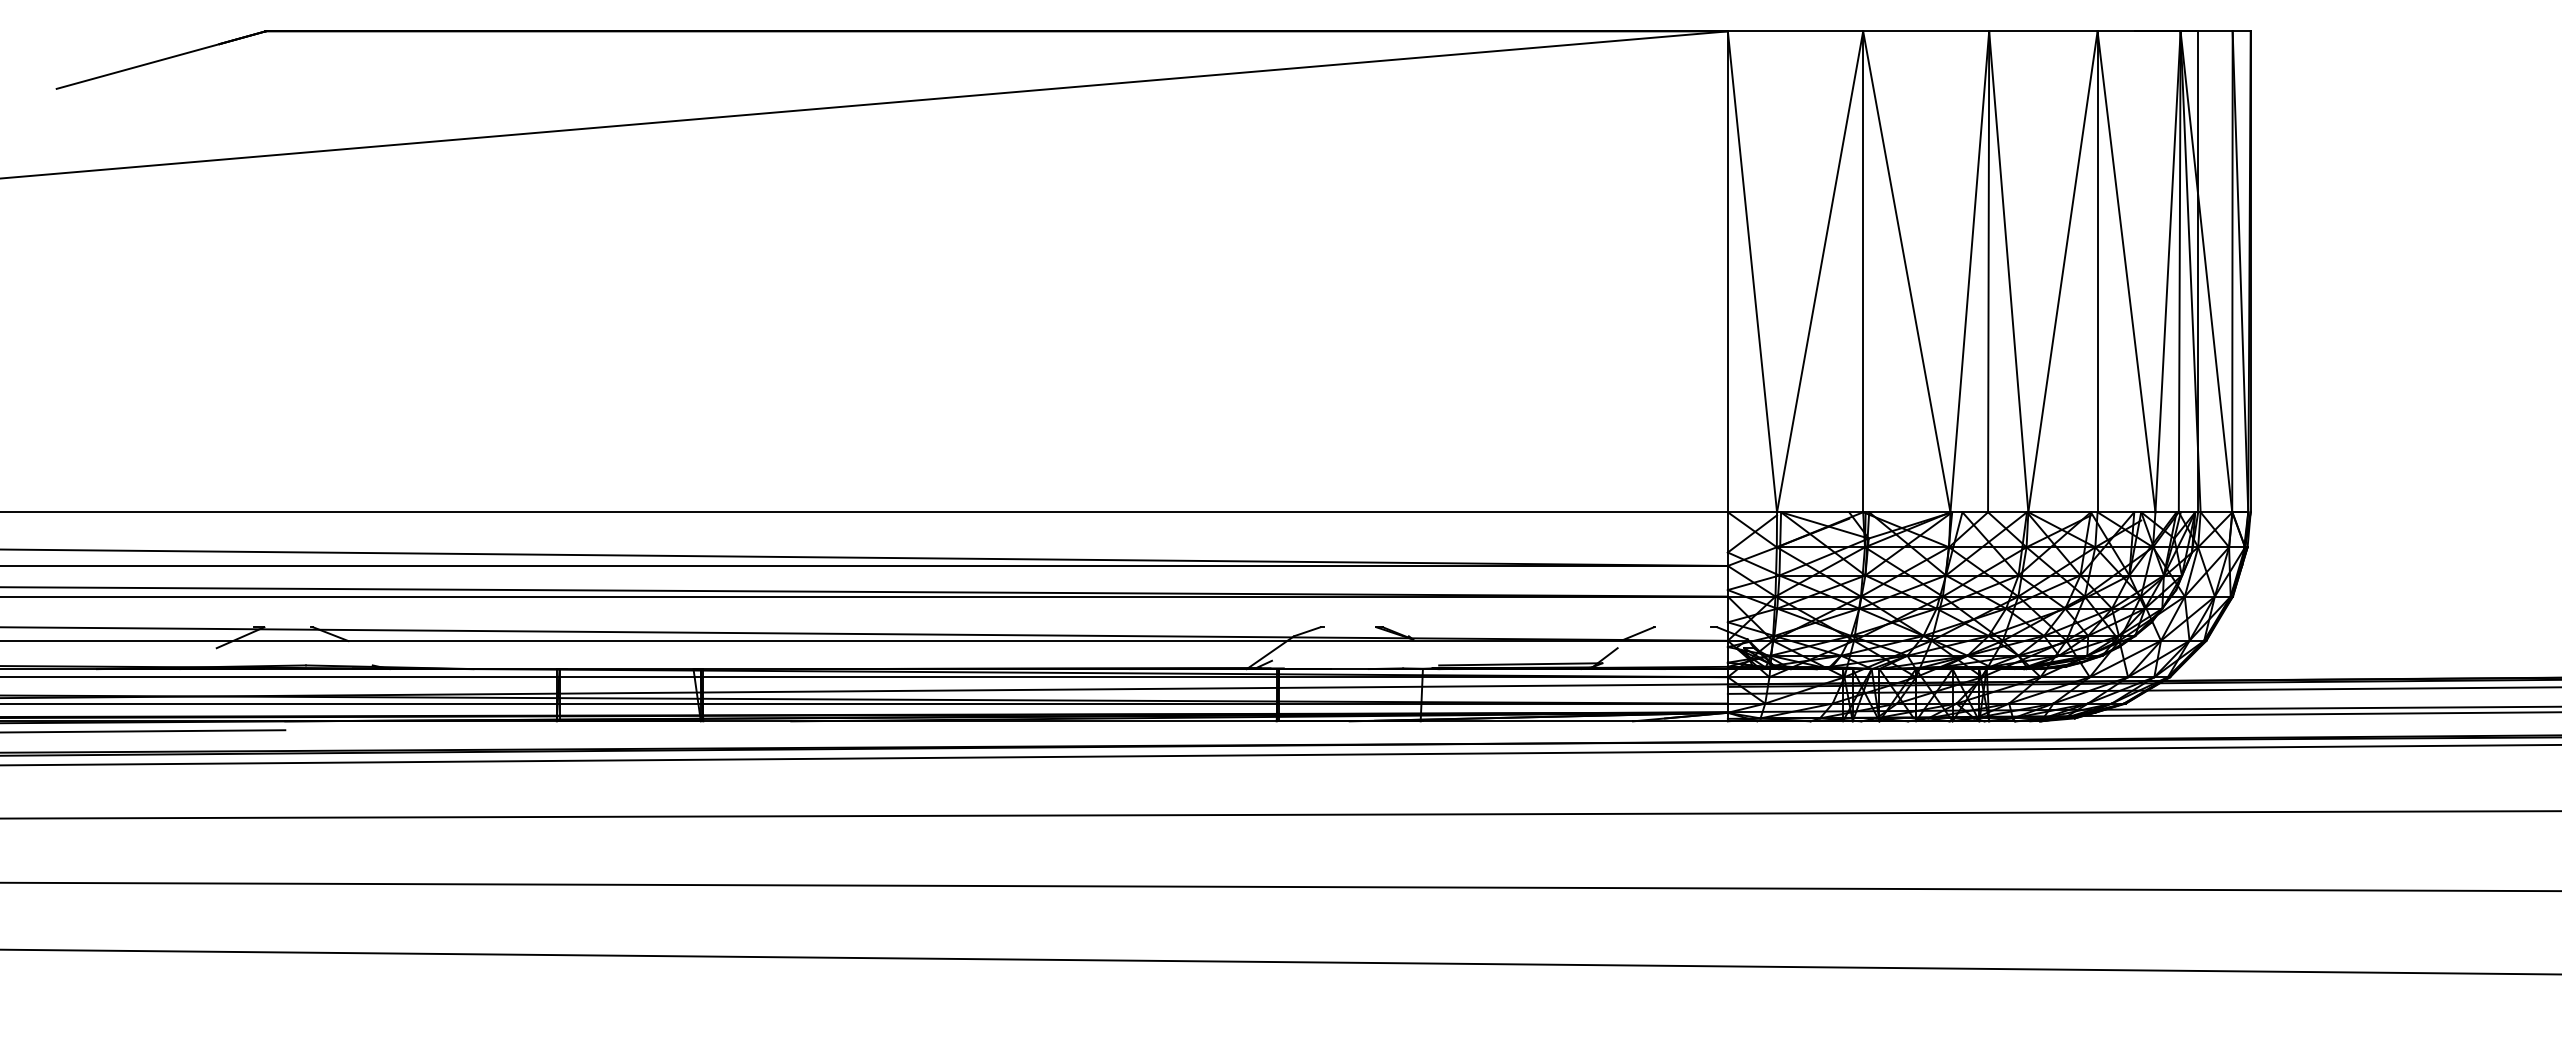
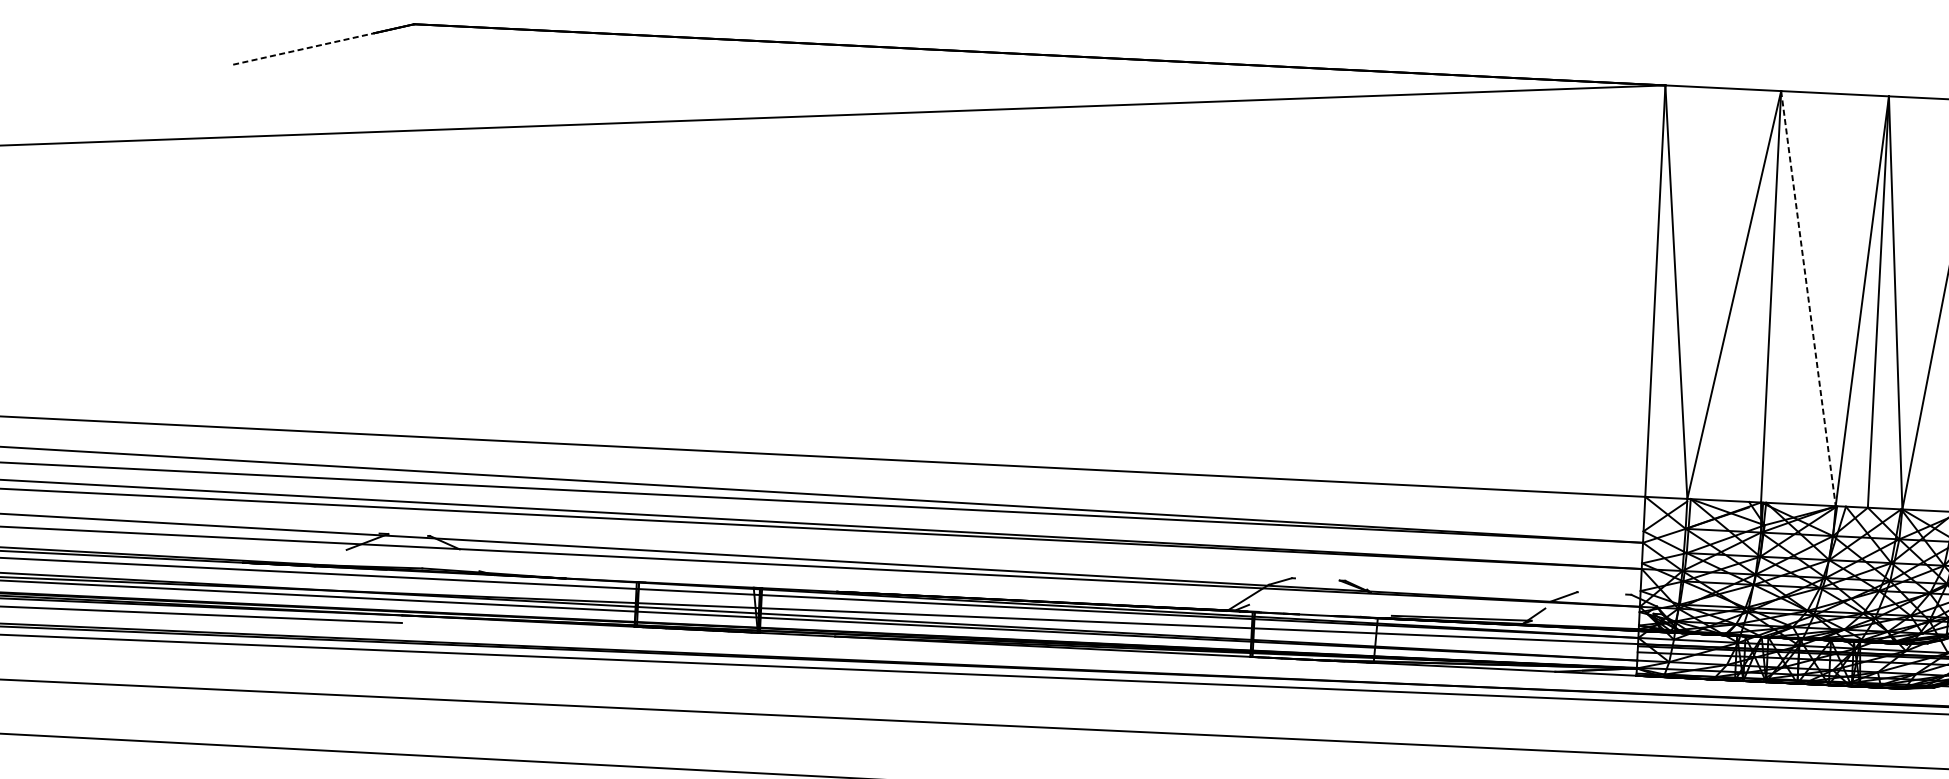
line: (138, 66) -> (304, 48), solid -> dashed
line: (1906, 272) -> (1808, 299), solid -> dashed

